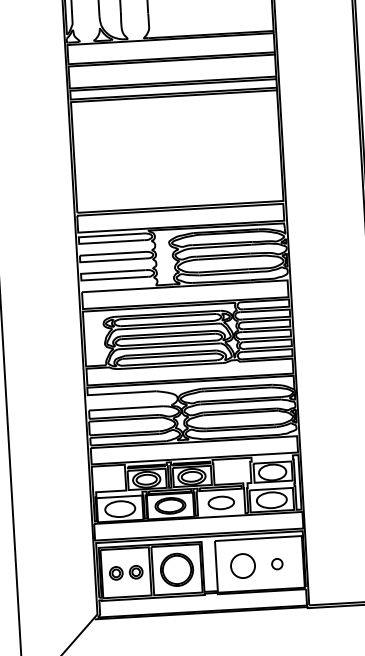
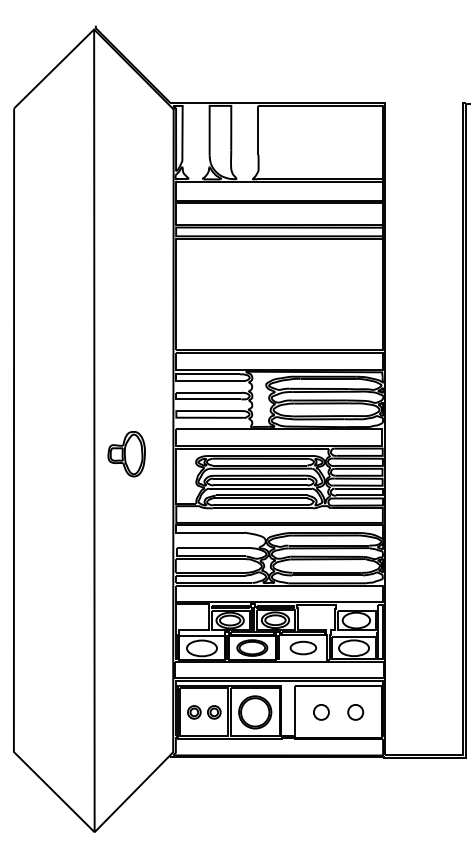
part: (33, 320) -> (126, 454), added
circle: (277, 564) -> (355, 712), size x1.43
circle: (243, 566) -> (321, 712), size x0.62

